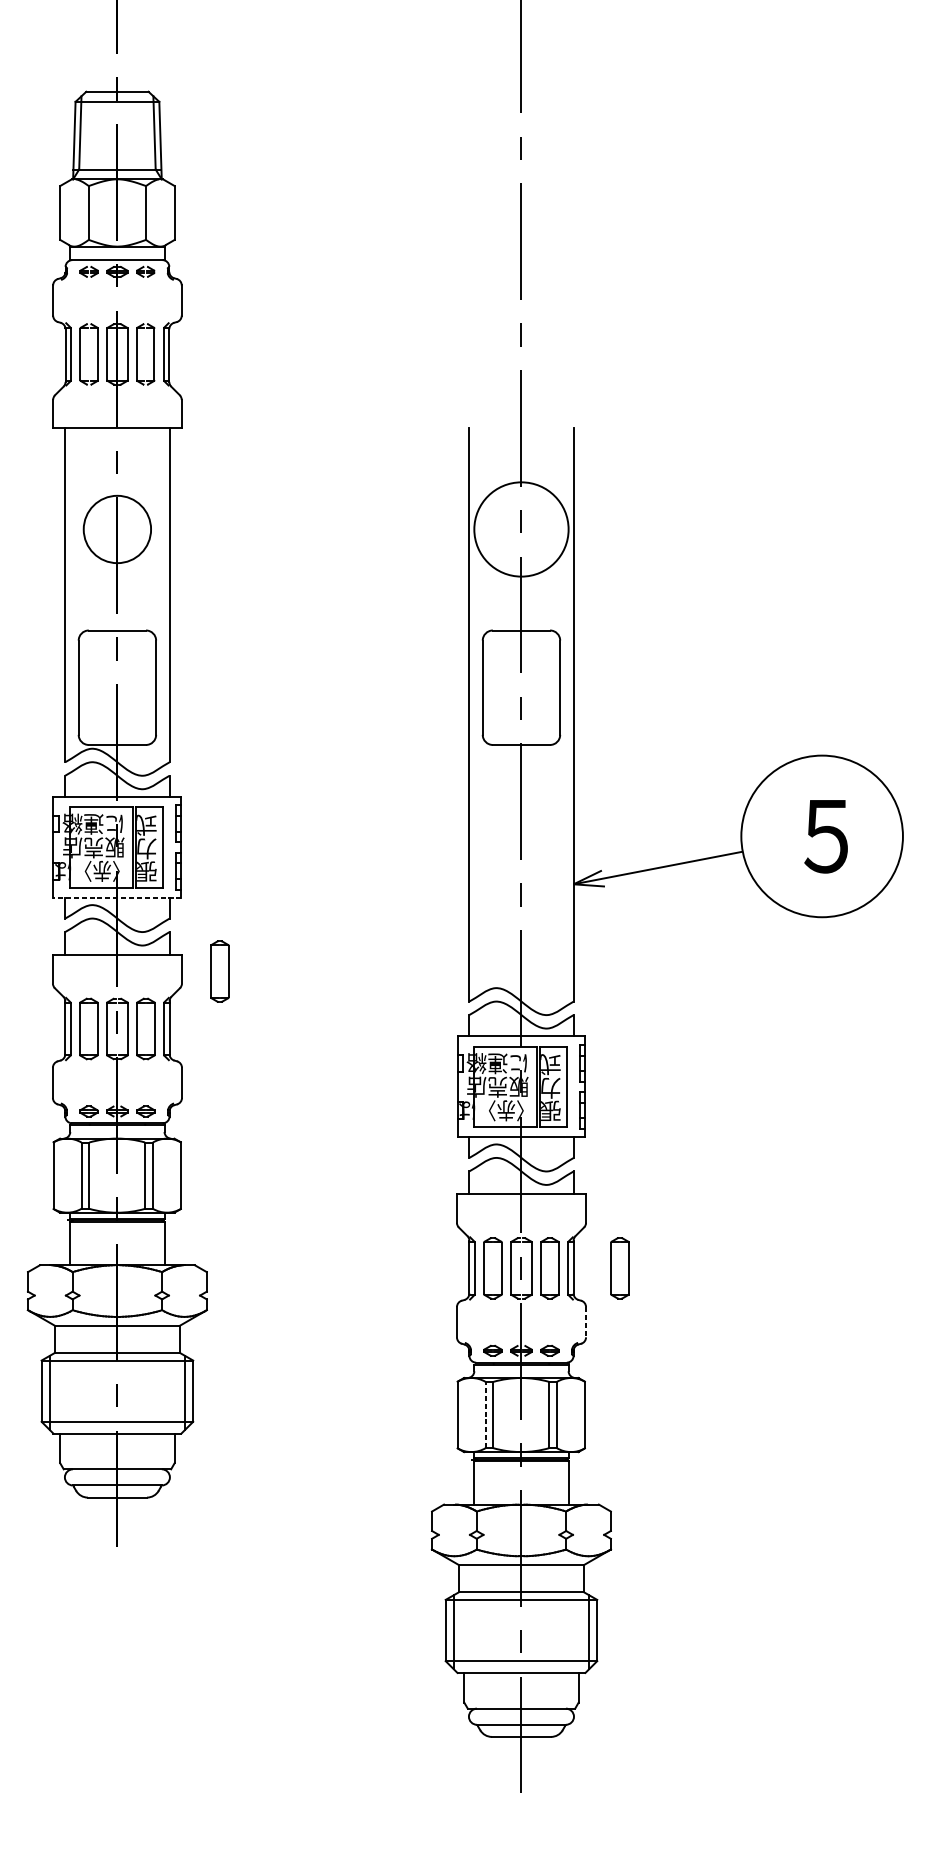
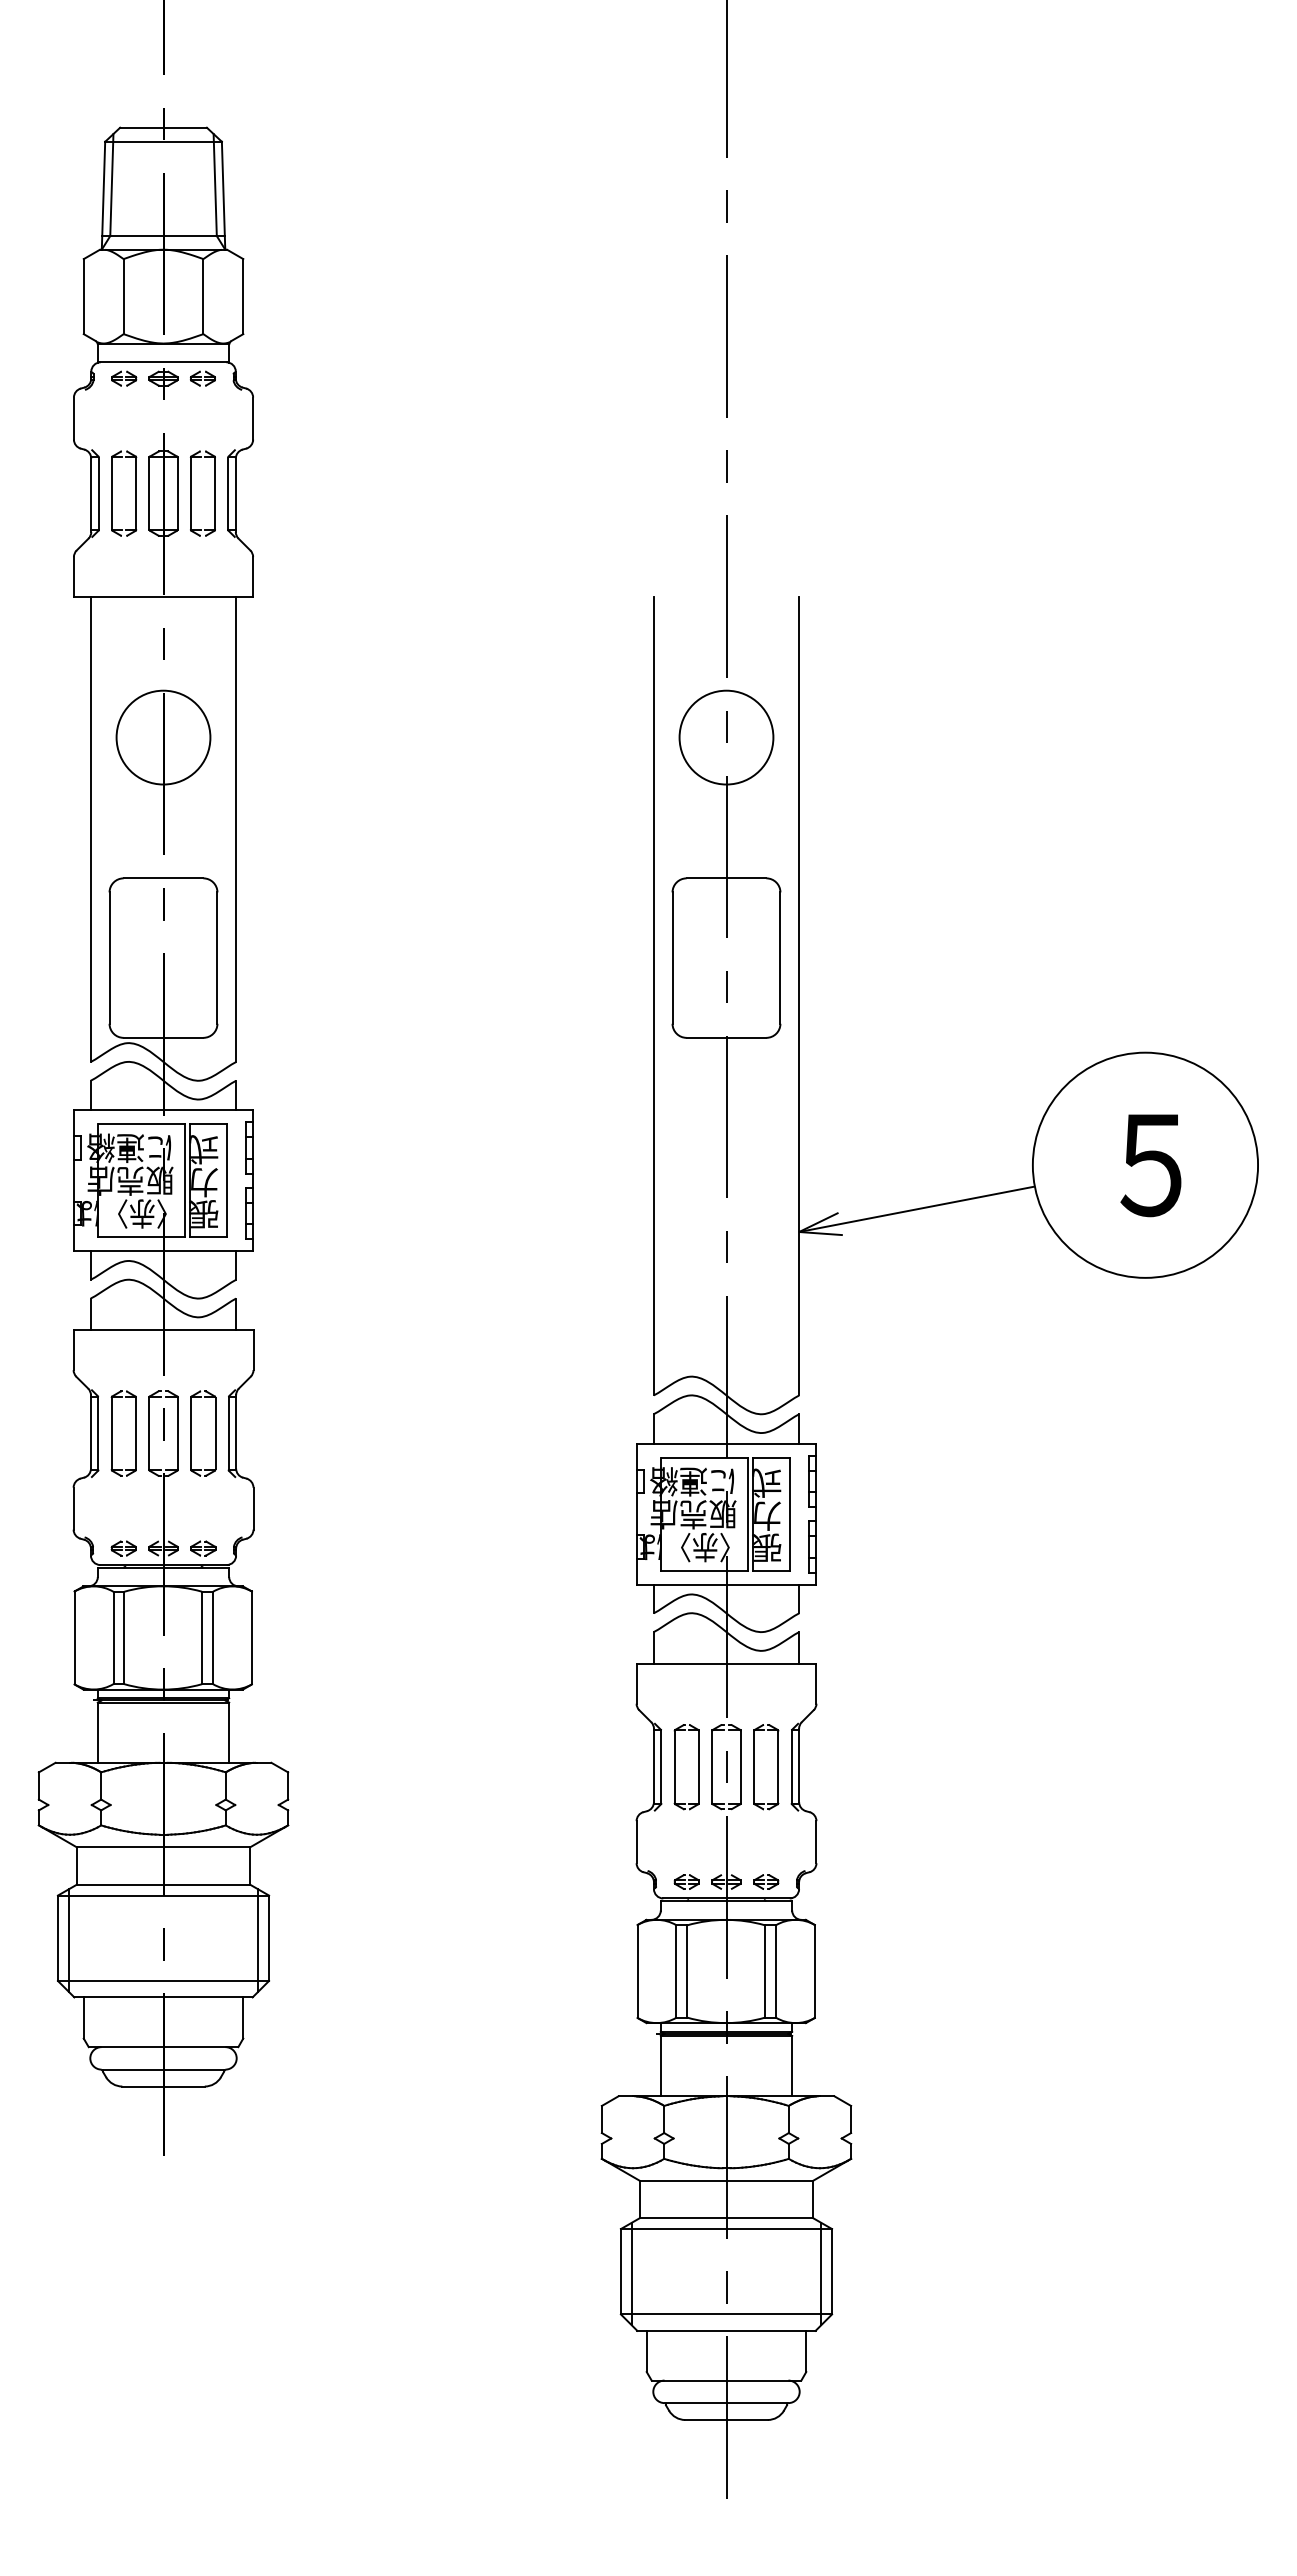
circle: (521, 529) -> (726, 737), size x0.71
line: (117, 898) -> (163, 1251), dashed -> solid
part: (211, 971) -> (294, 1353), removed
part: (611, 1268) -> (852, 1767), removed
line: (586, 1322) -> (816, 1842), dashed -> solid
line: (485, 1414) -> (676, 1970), dashed -> solid

